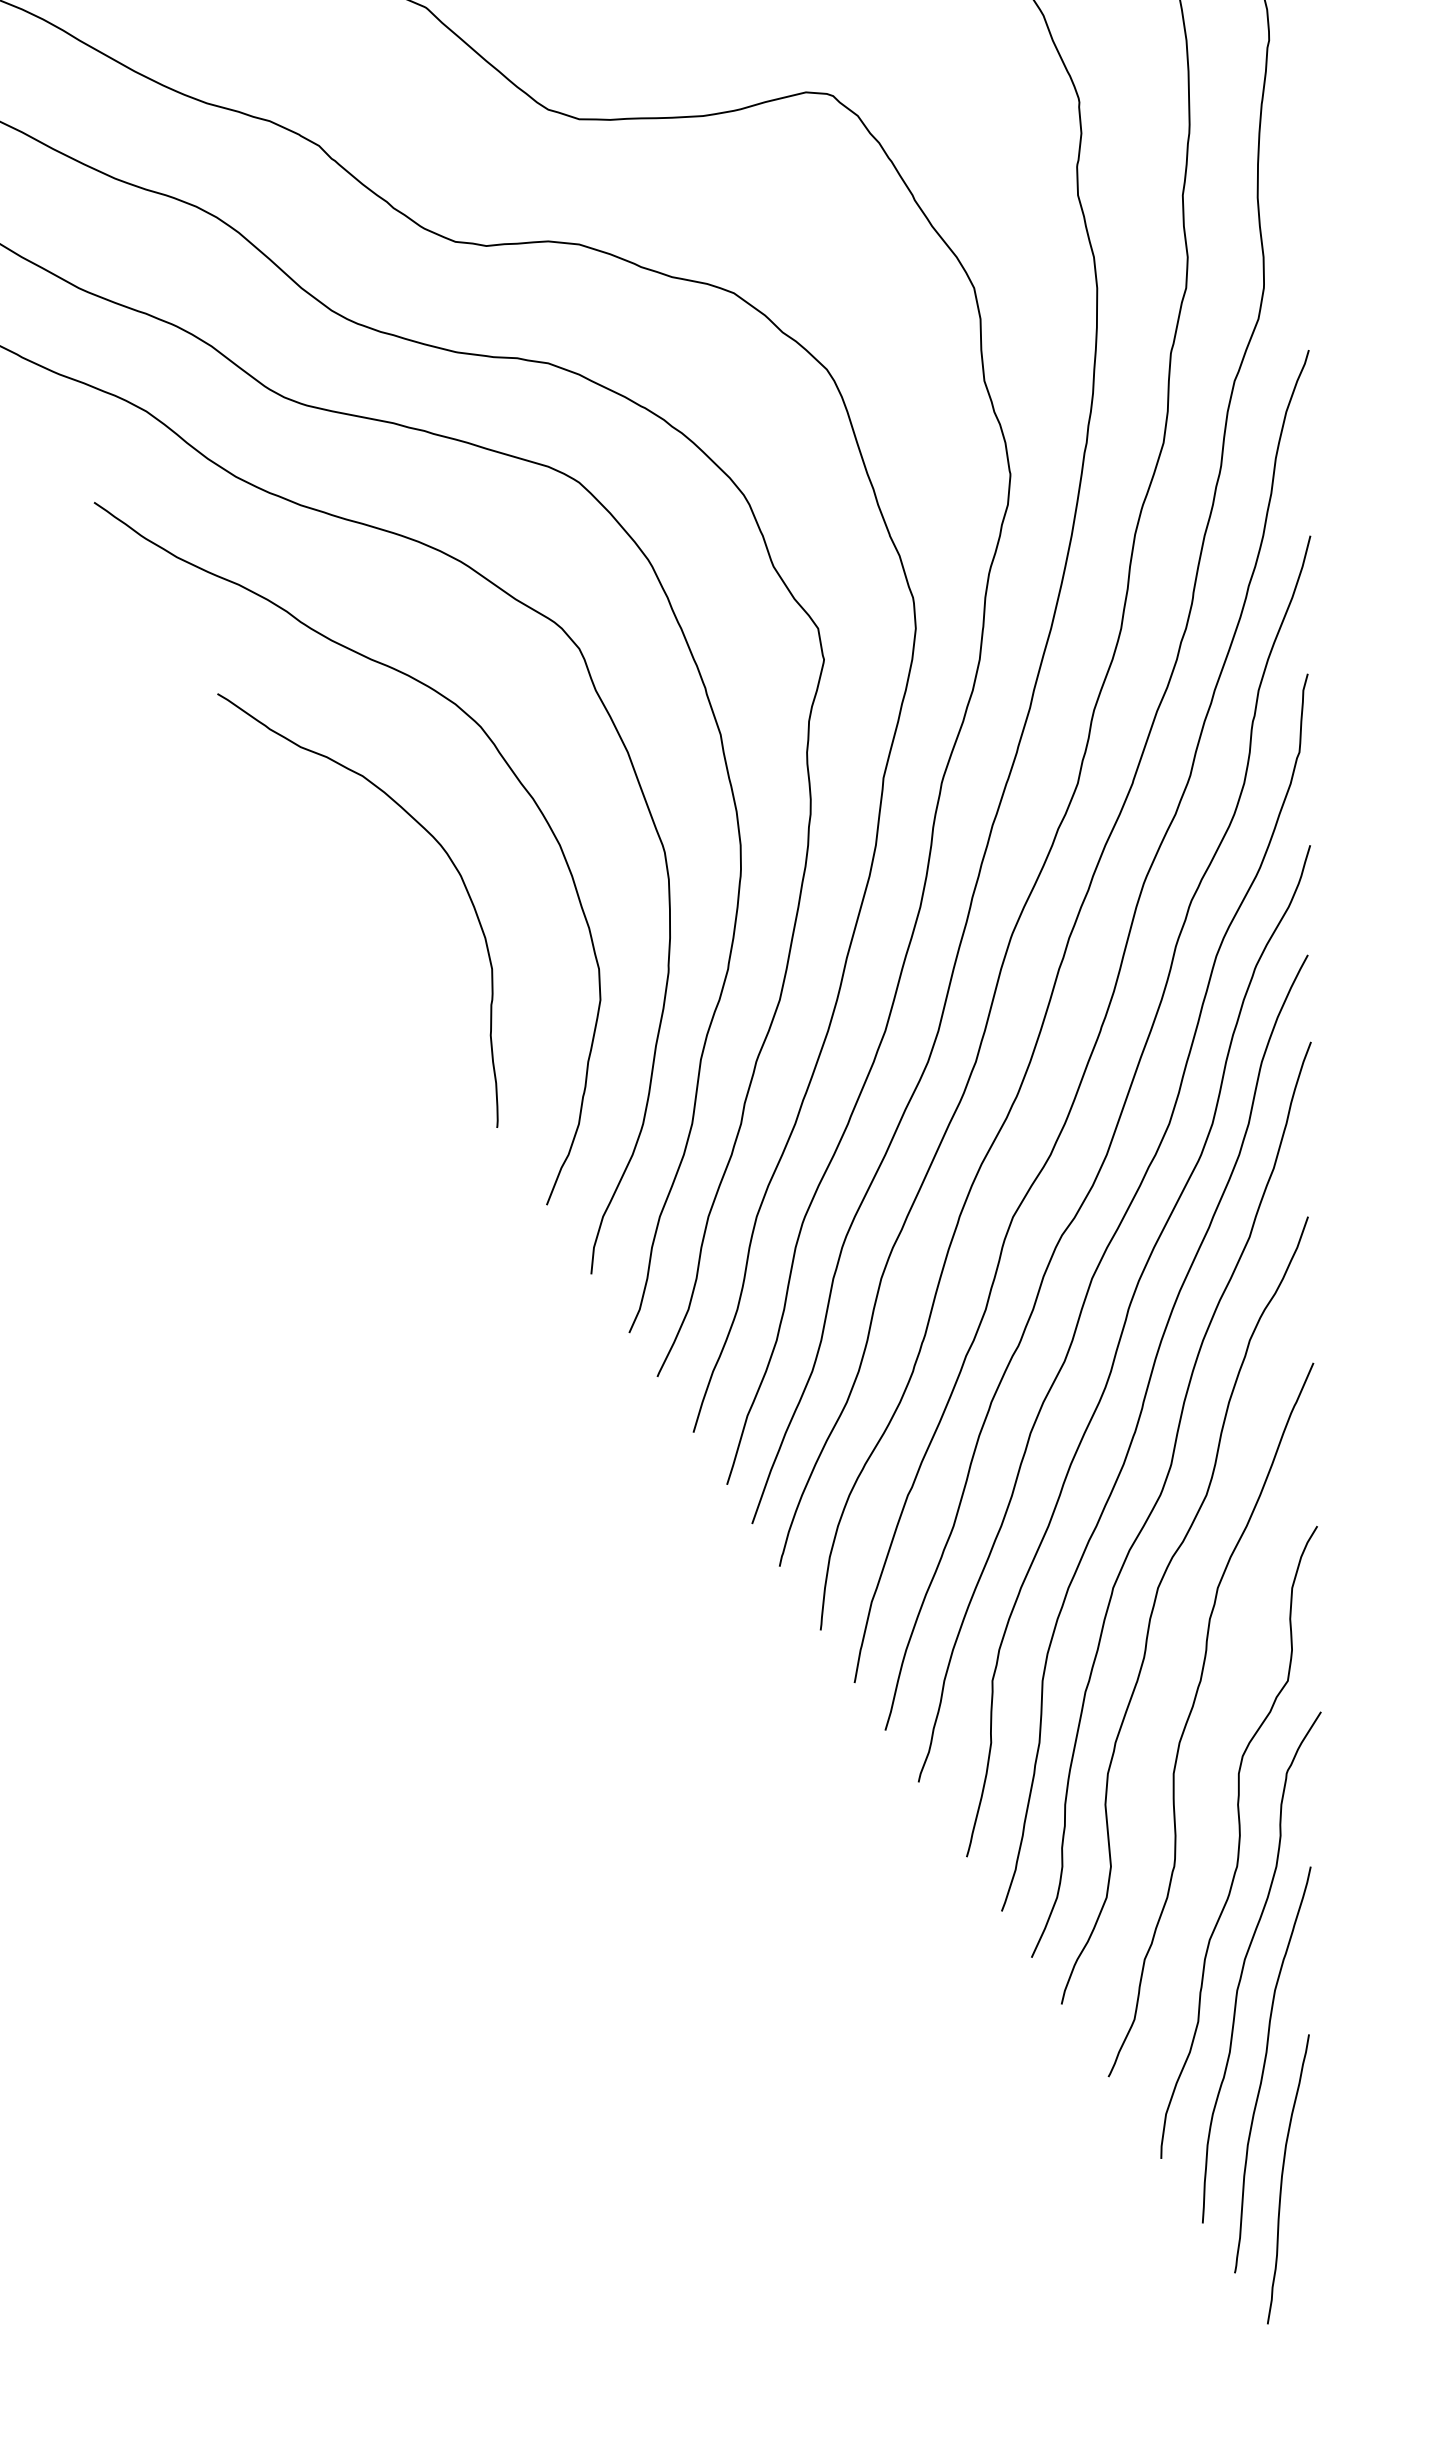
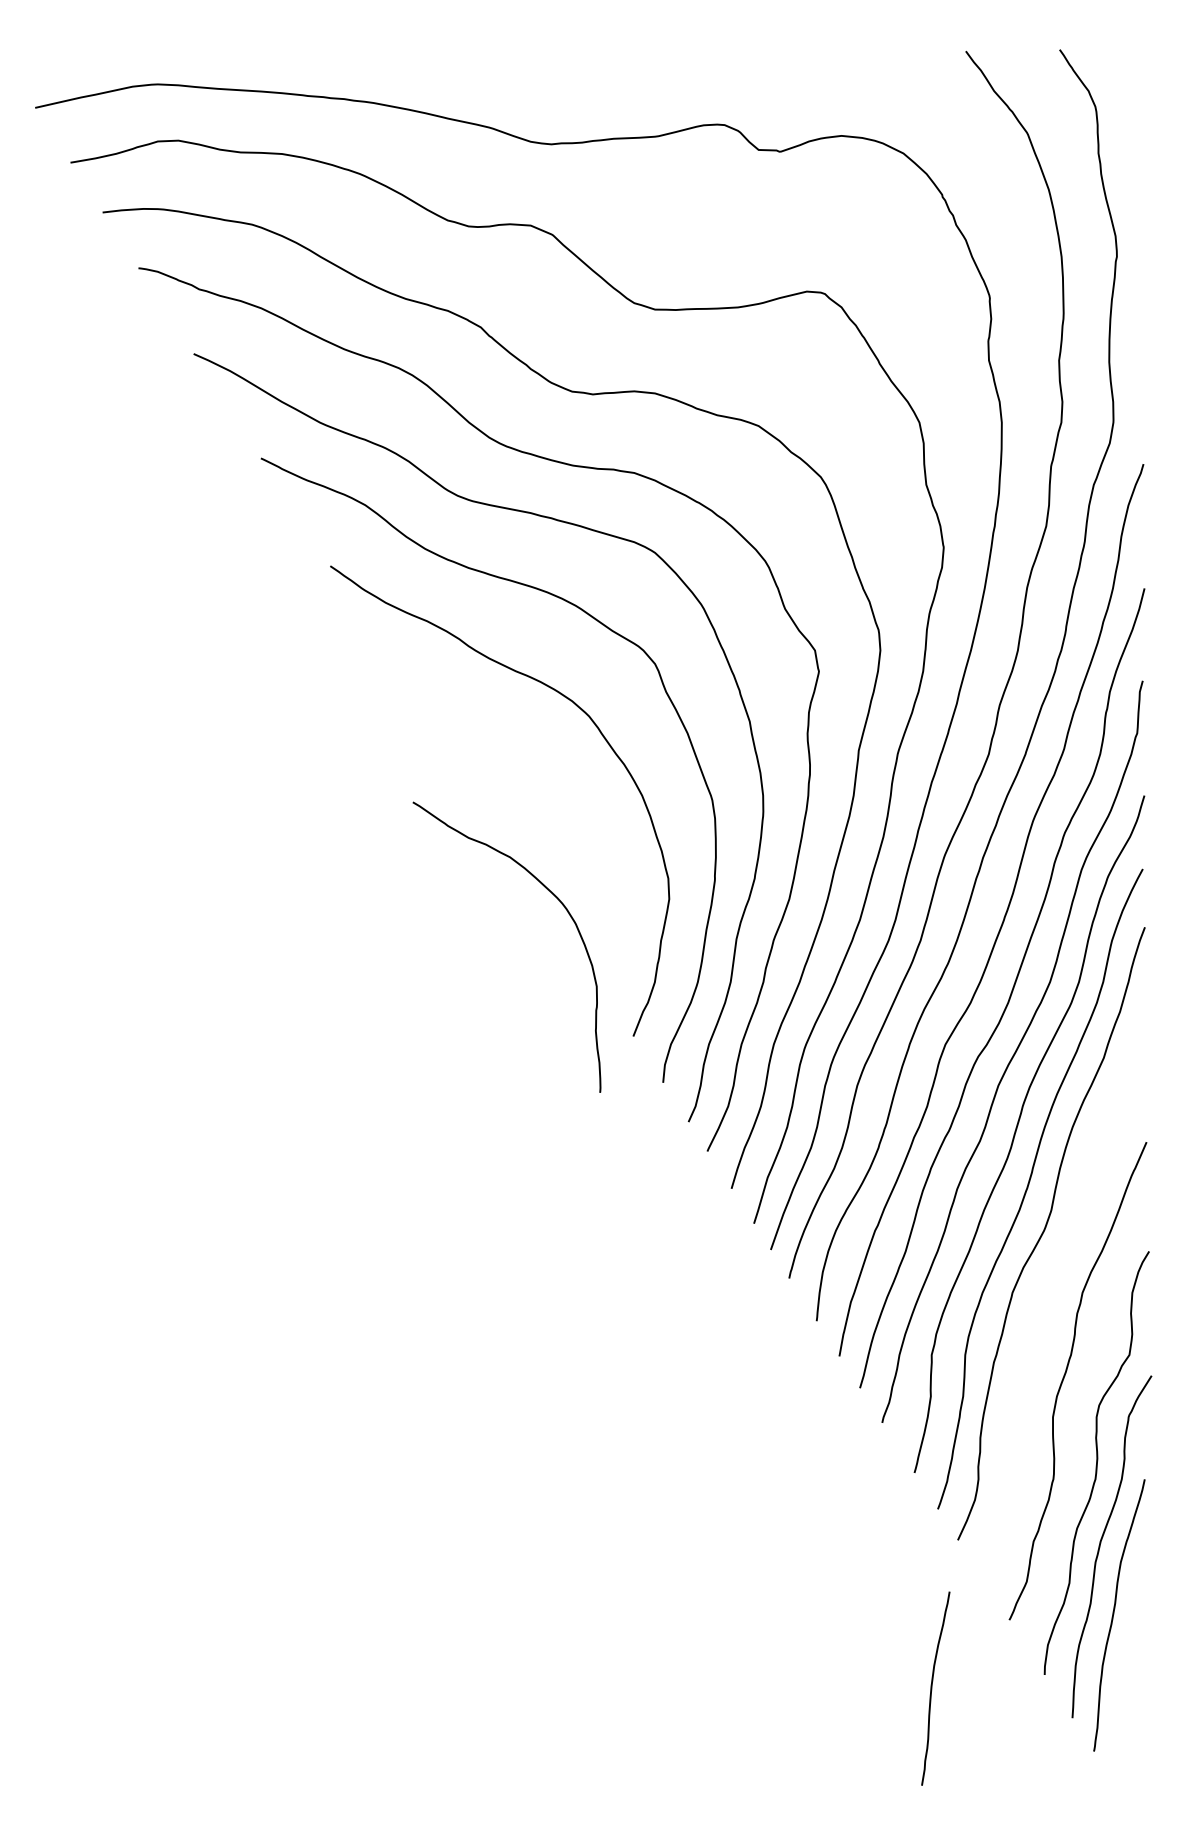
curve: (439, 846) -> (561, 904), moved
curve: (1156, 1602) -> (1041, 1302), removed
curve: (1283, 2179) -> (932, 1688), moved

